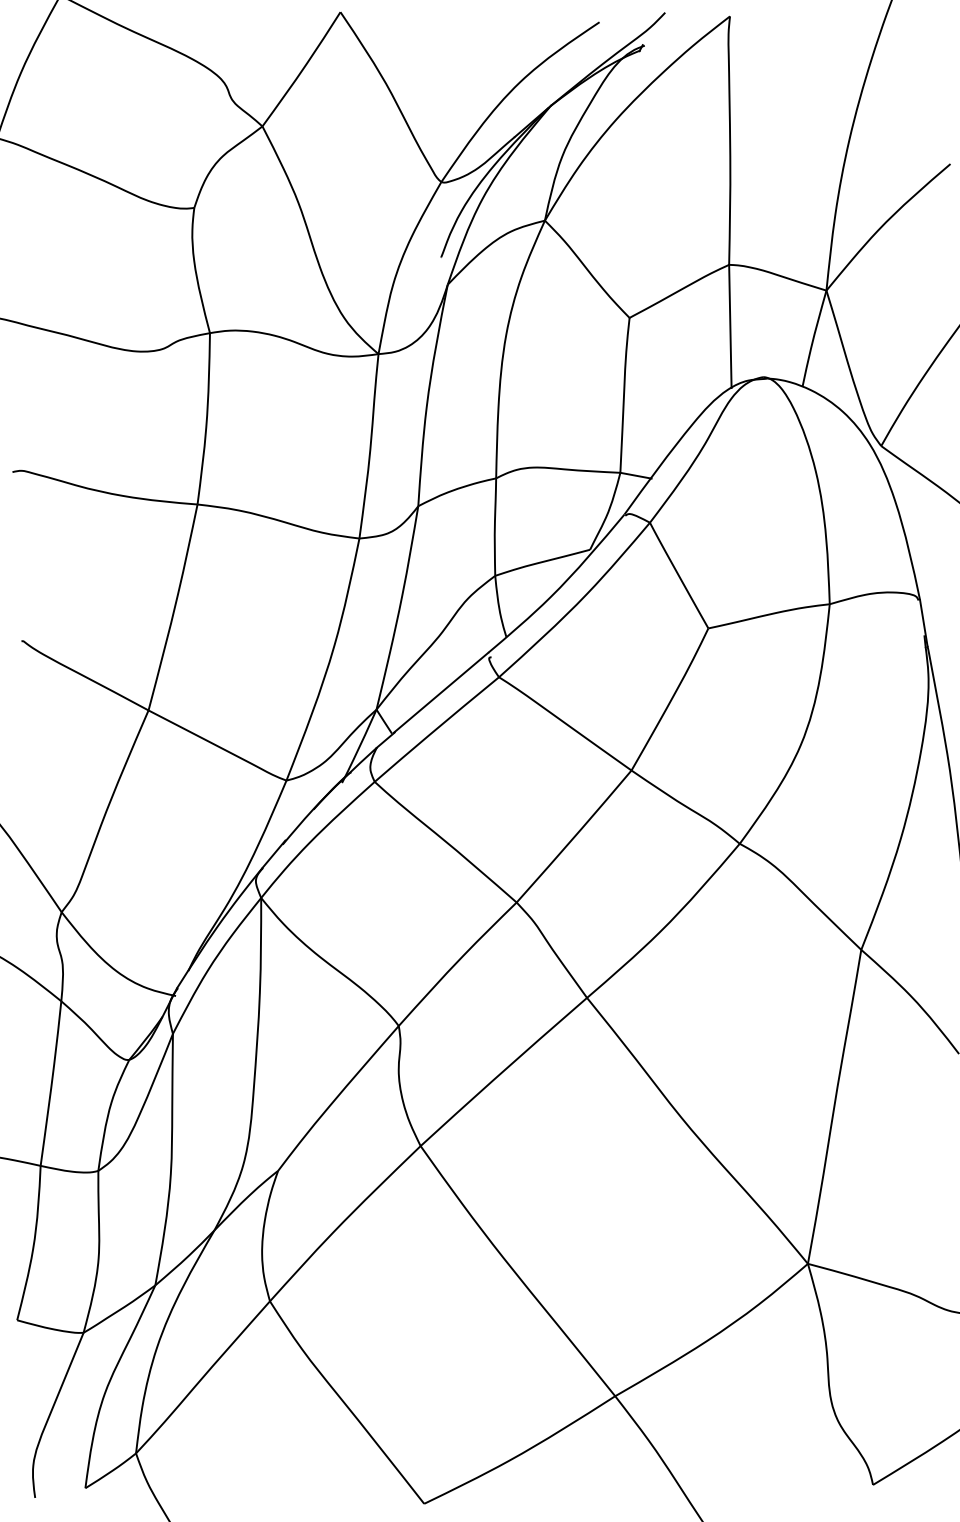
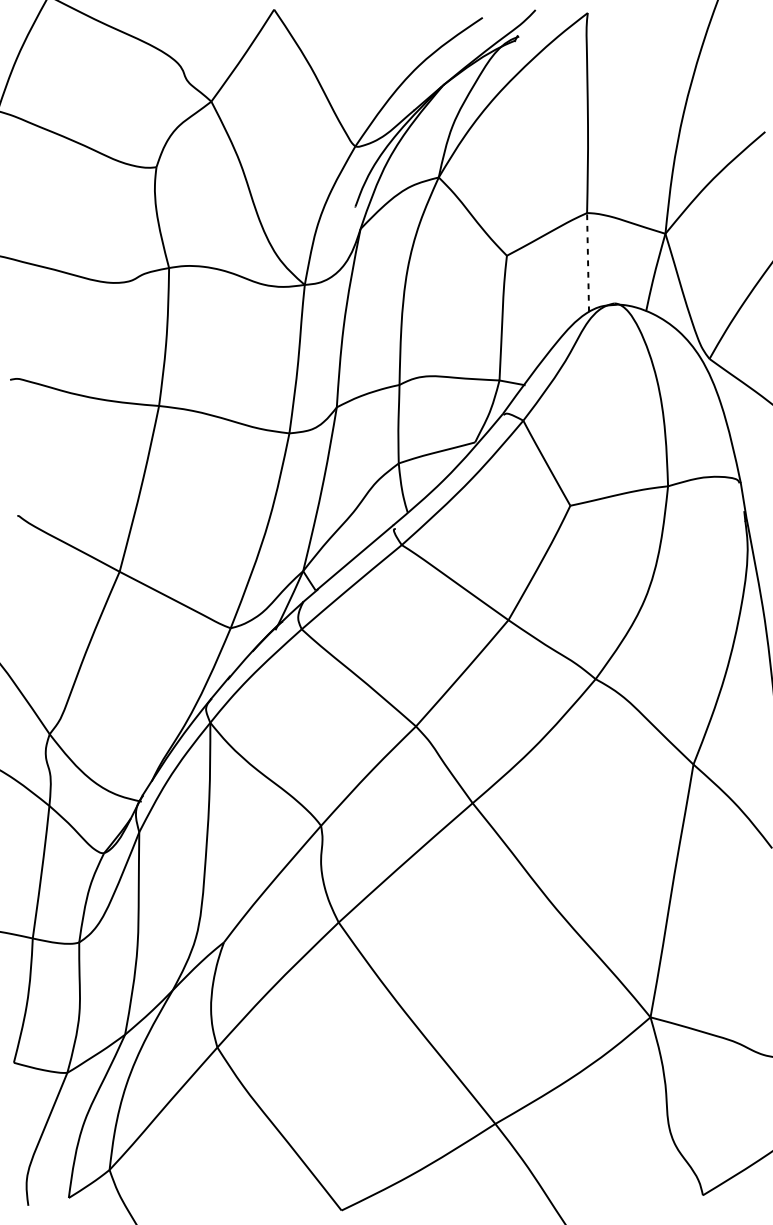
line: (730, 326) -> (588, 262), solid -> dashed

